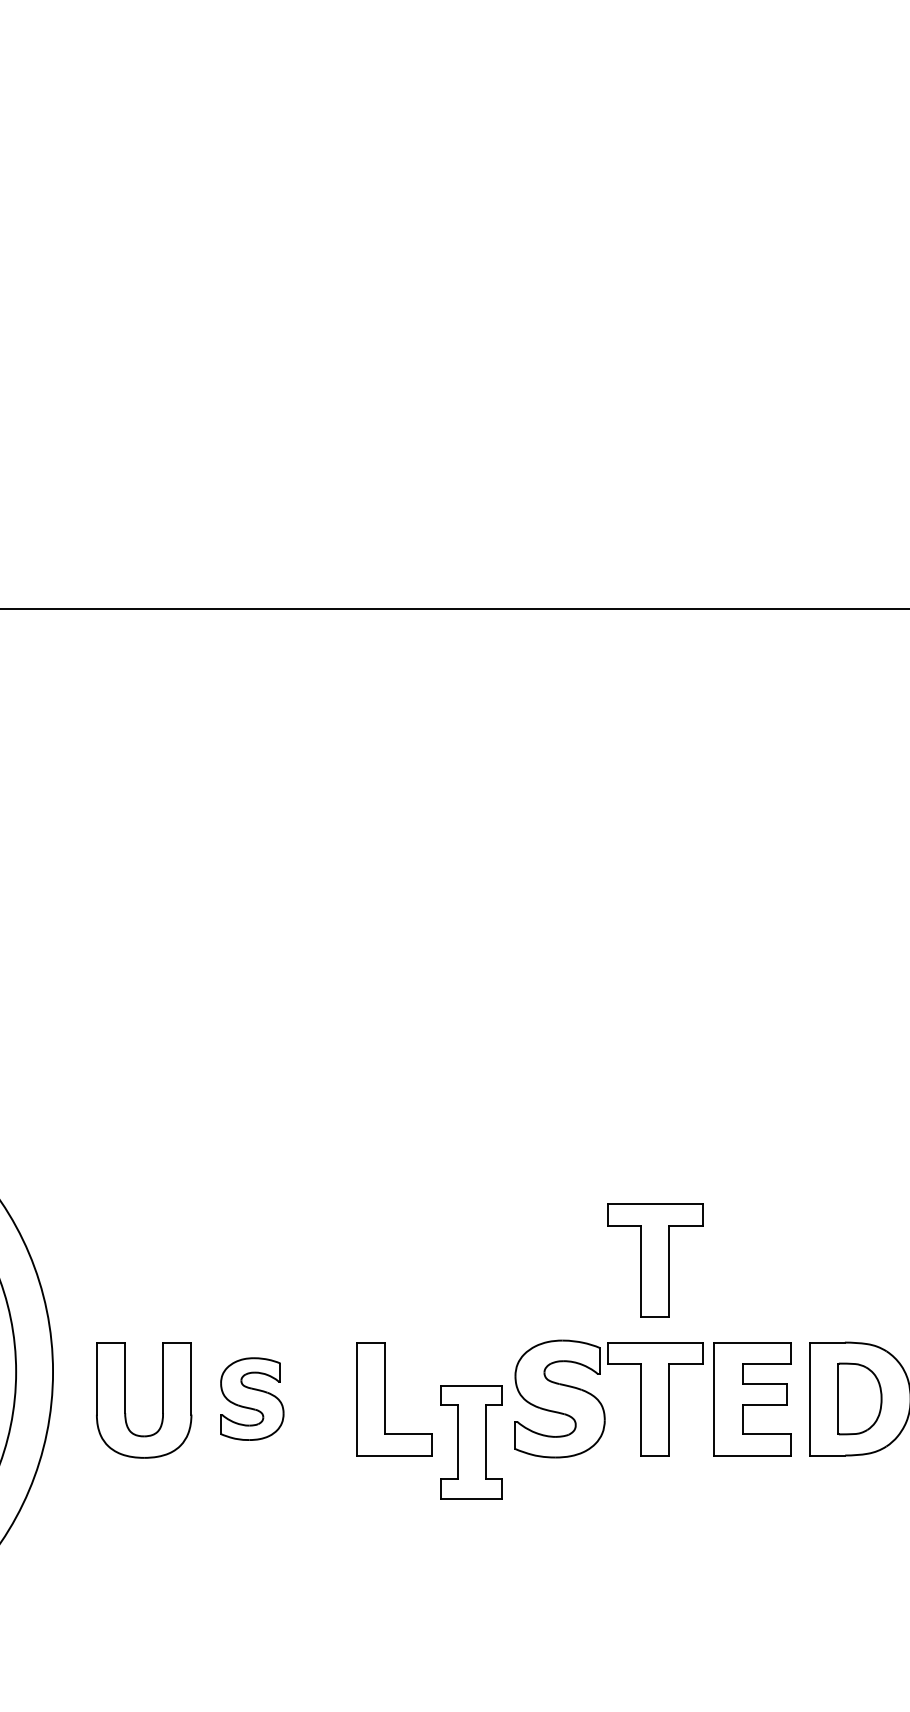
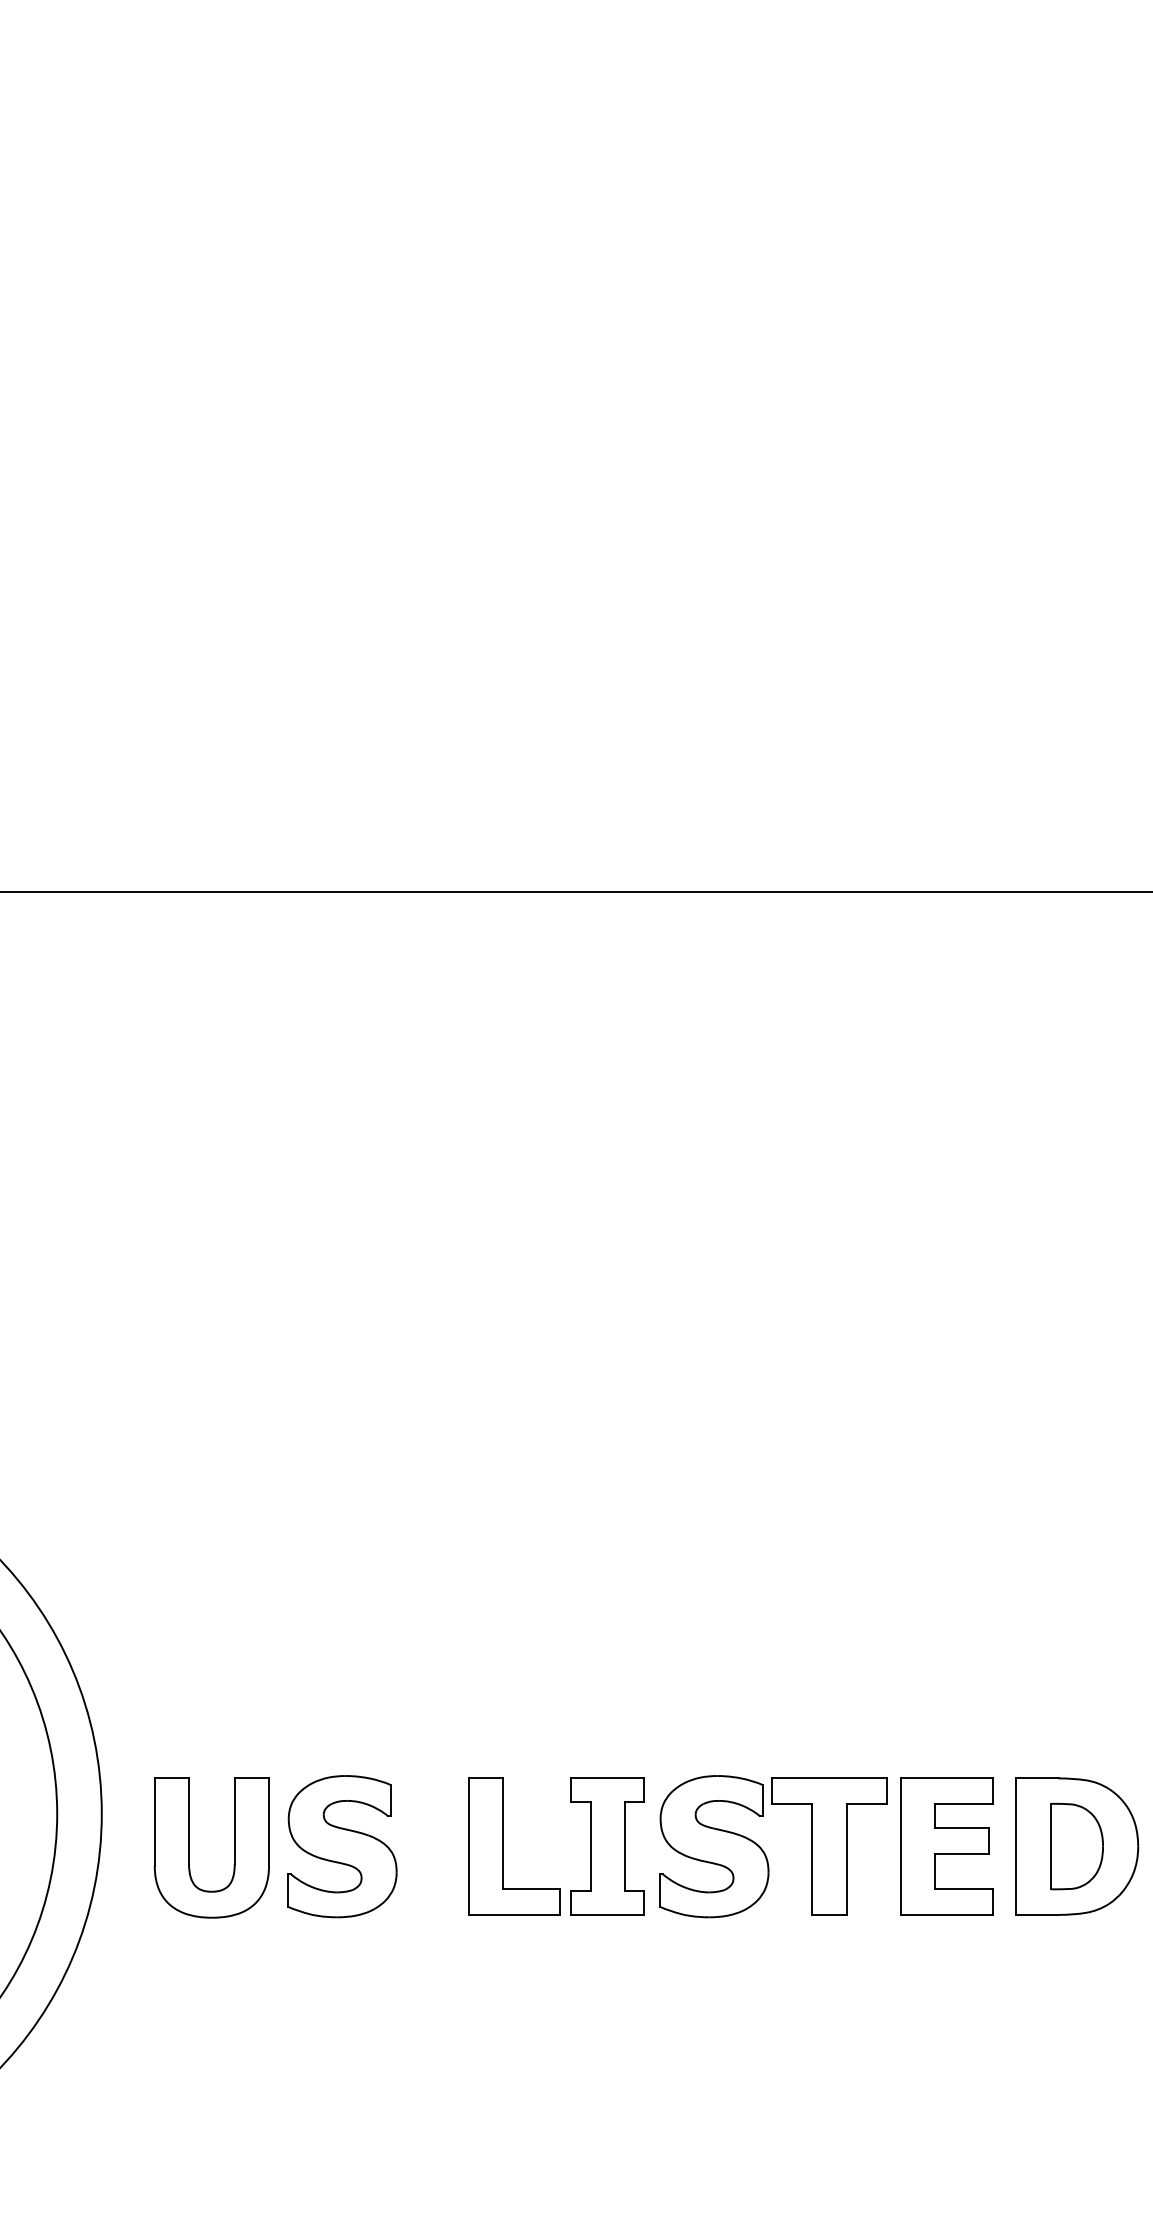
part: (655, 1260) -> (829, 1679), removed
part: (252, 1398) -> (342, 1846), size x1.43
part: (471, 1441) -> (607, 1846), moved

